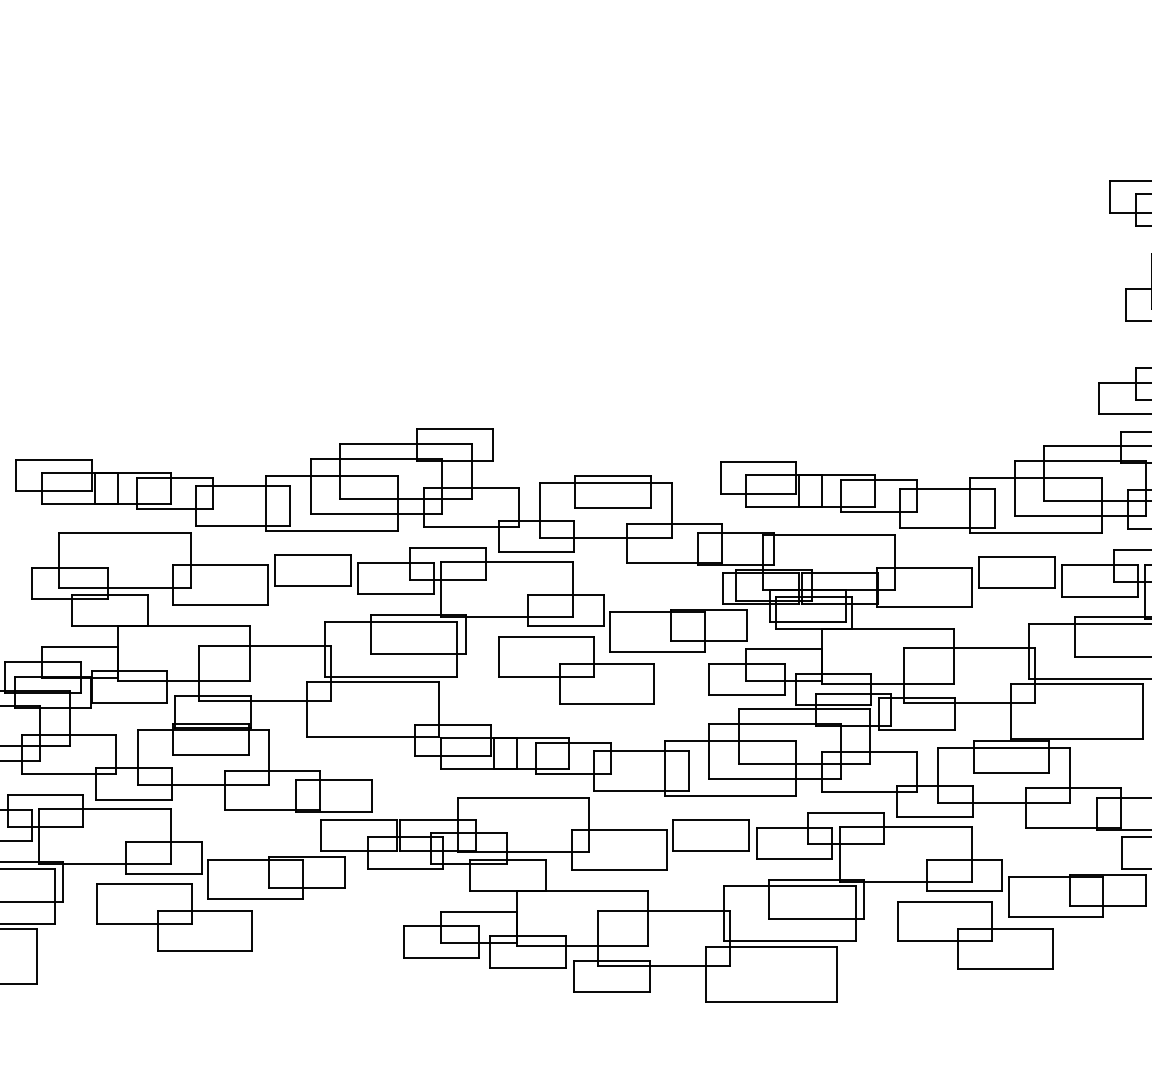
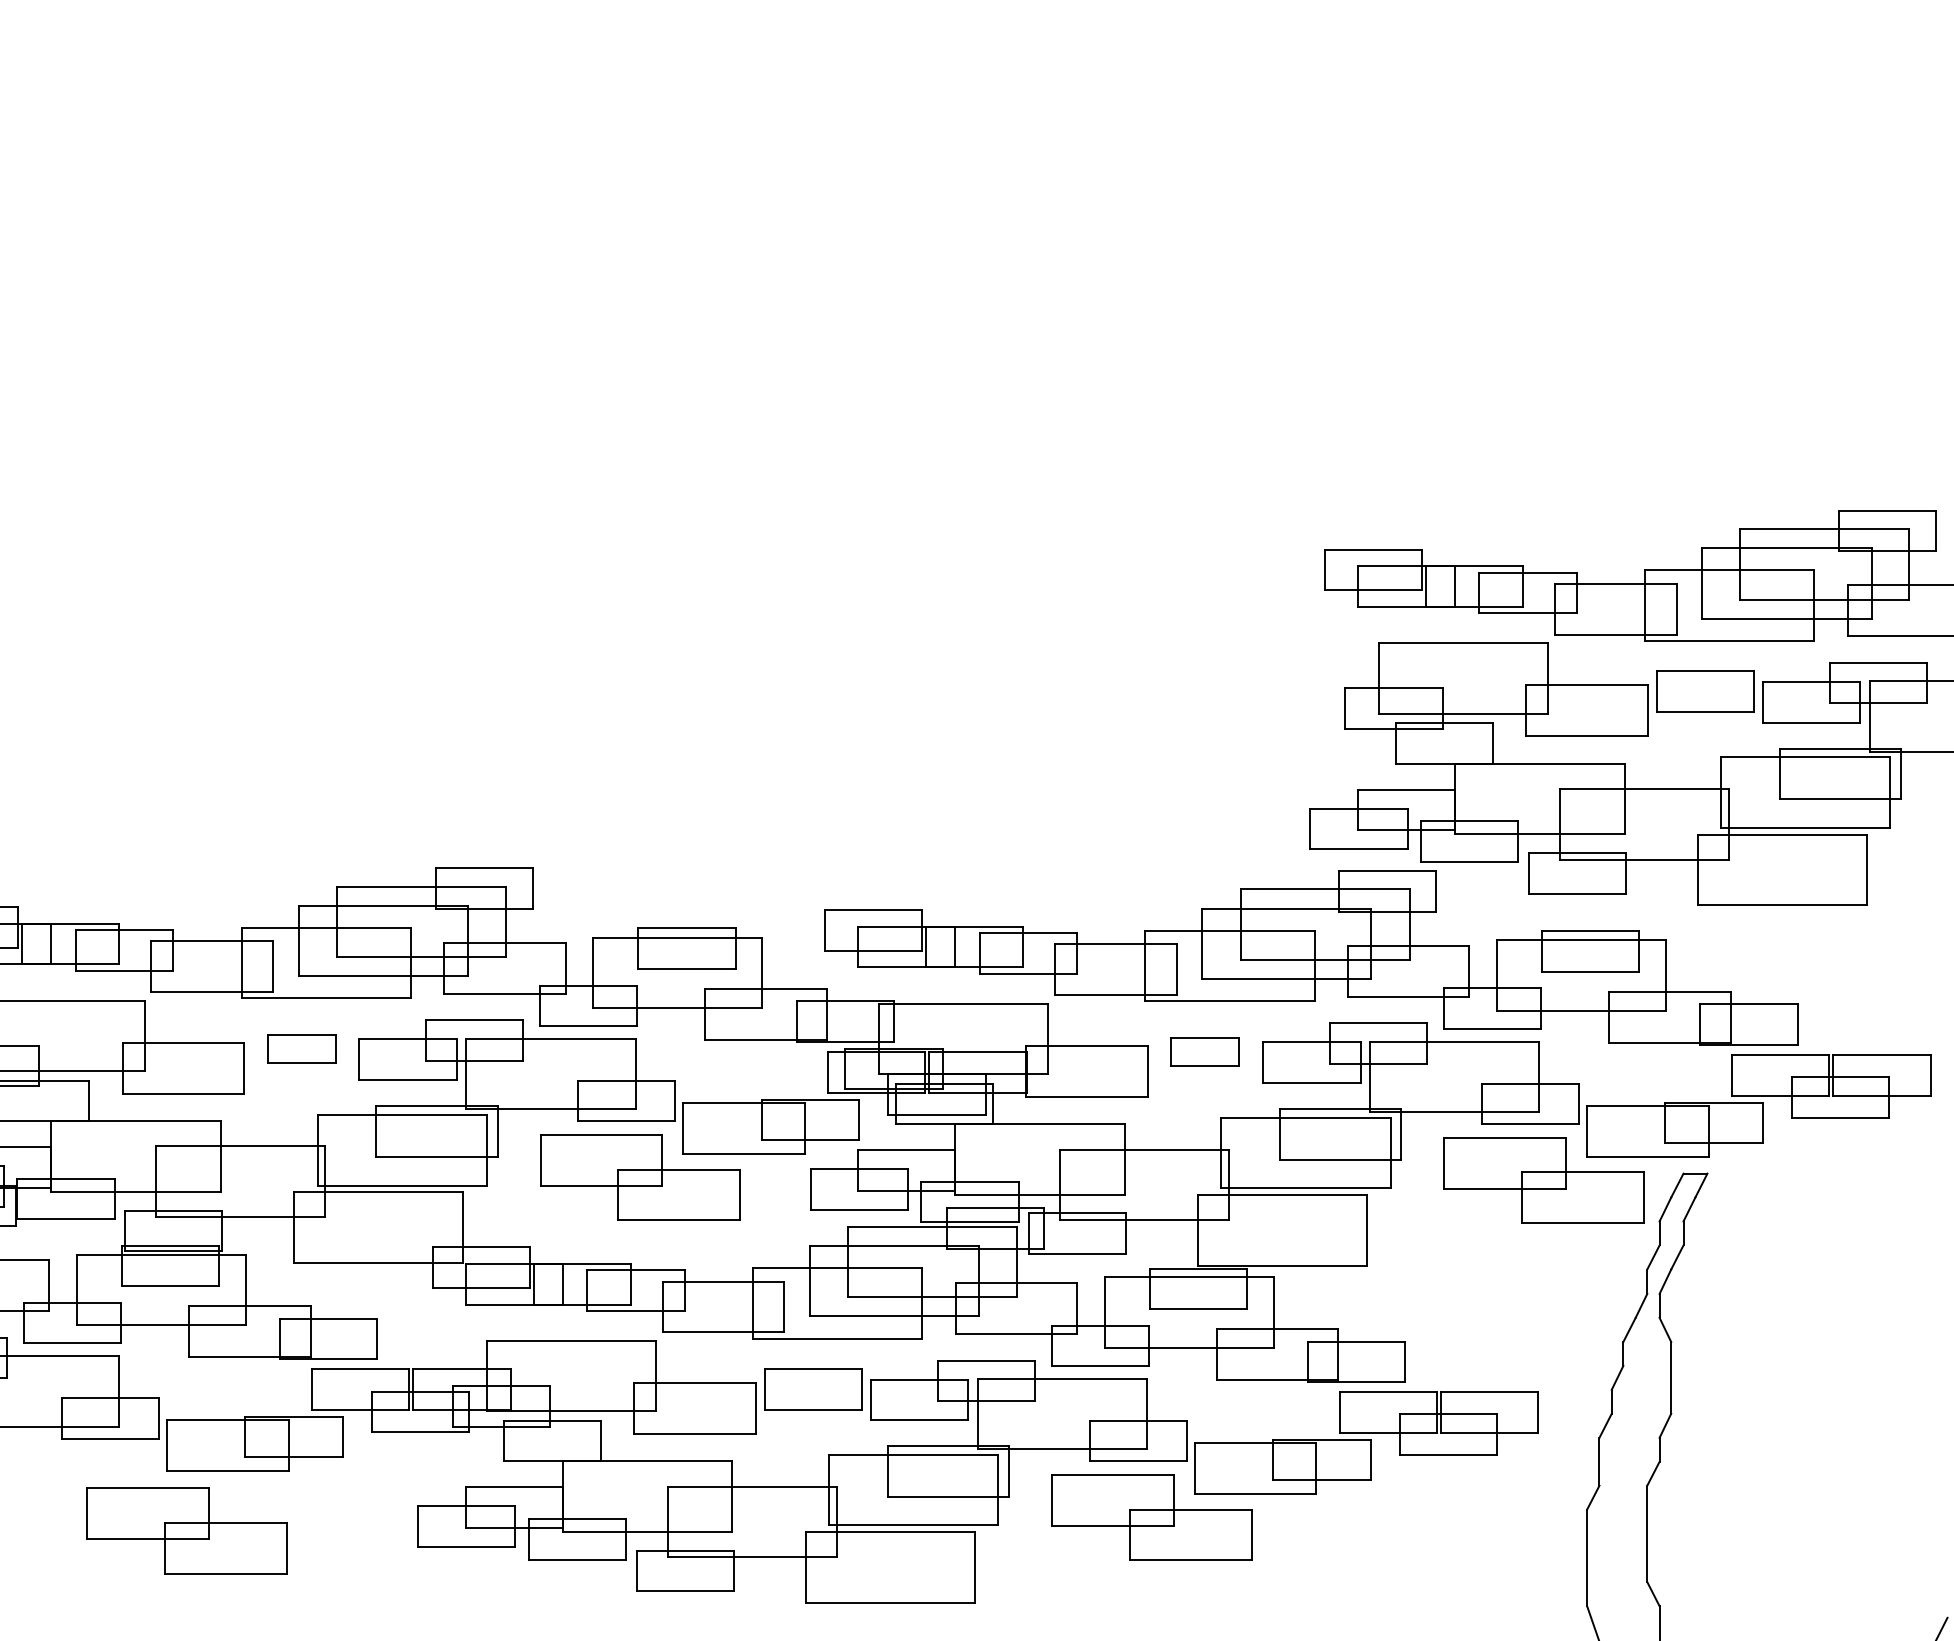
part: (312, 569) -> (301, 1048), size x0.7
part: (1016, 572) -> (1205, 1051), size x0.7
part: (174, 917) -> (186, 1530), moved

